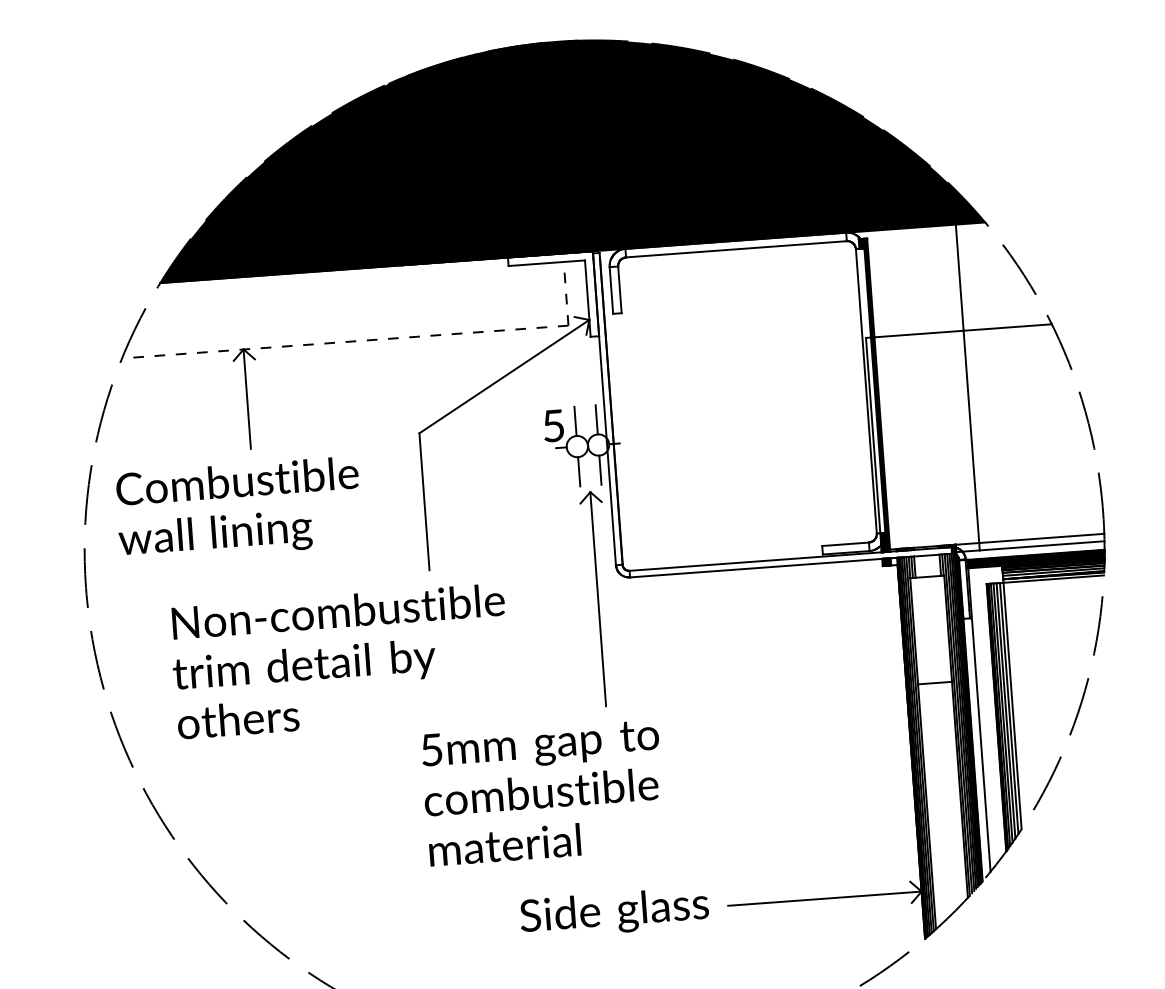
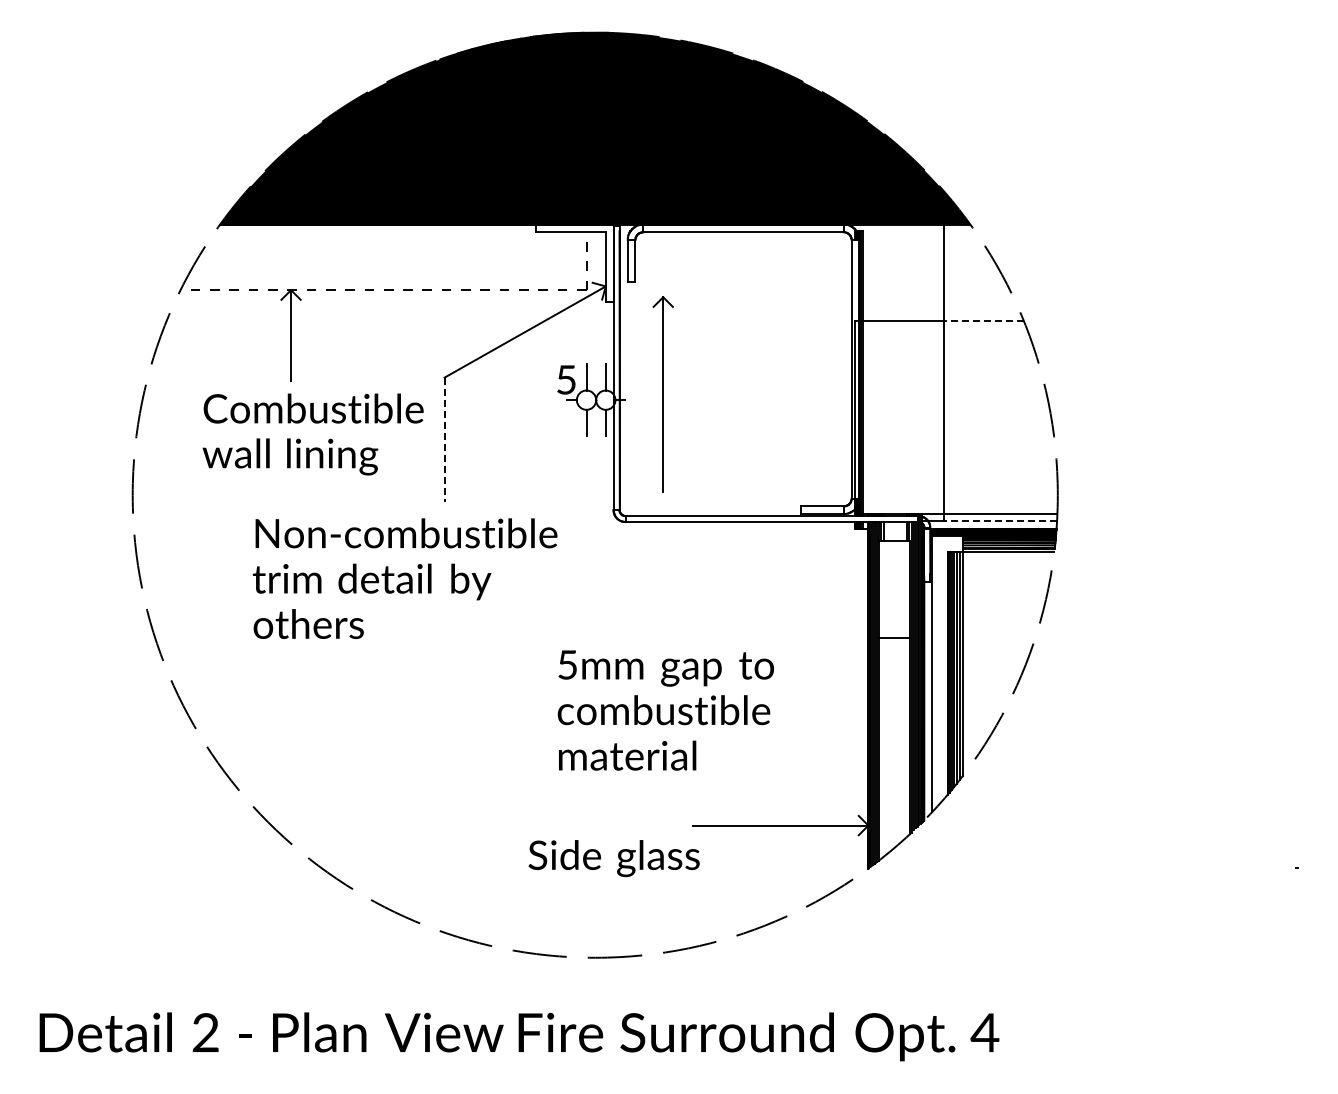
line: (1007, 328) -> (983, 321), solid -> dashed
line: (424, 502) -> (444, 440), solid -> dashed
text: (238, 509) -> (312, 434), moved
line: (1042, 545) -> (1000, 520), solid -> dashed
part: (597, 599) -> (662, 394), moved
text: (339, 661) -> (404, 578), moved
text: (542, 792) -> (665, 710), moved
text: (613, 913) -> (613, 858), moved

